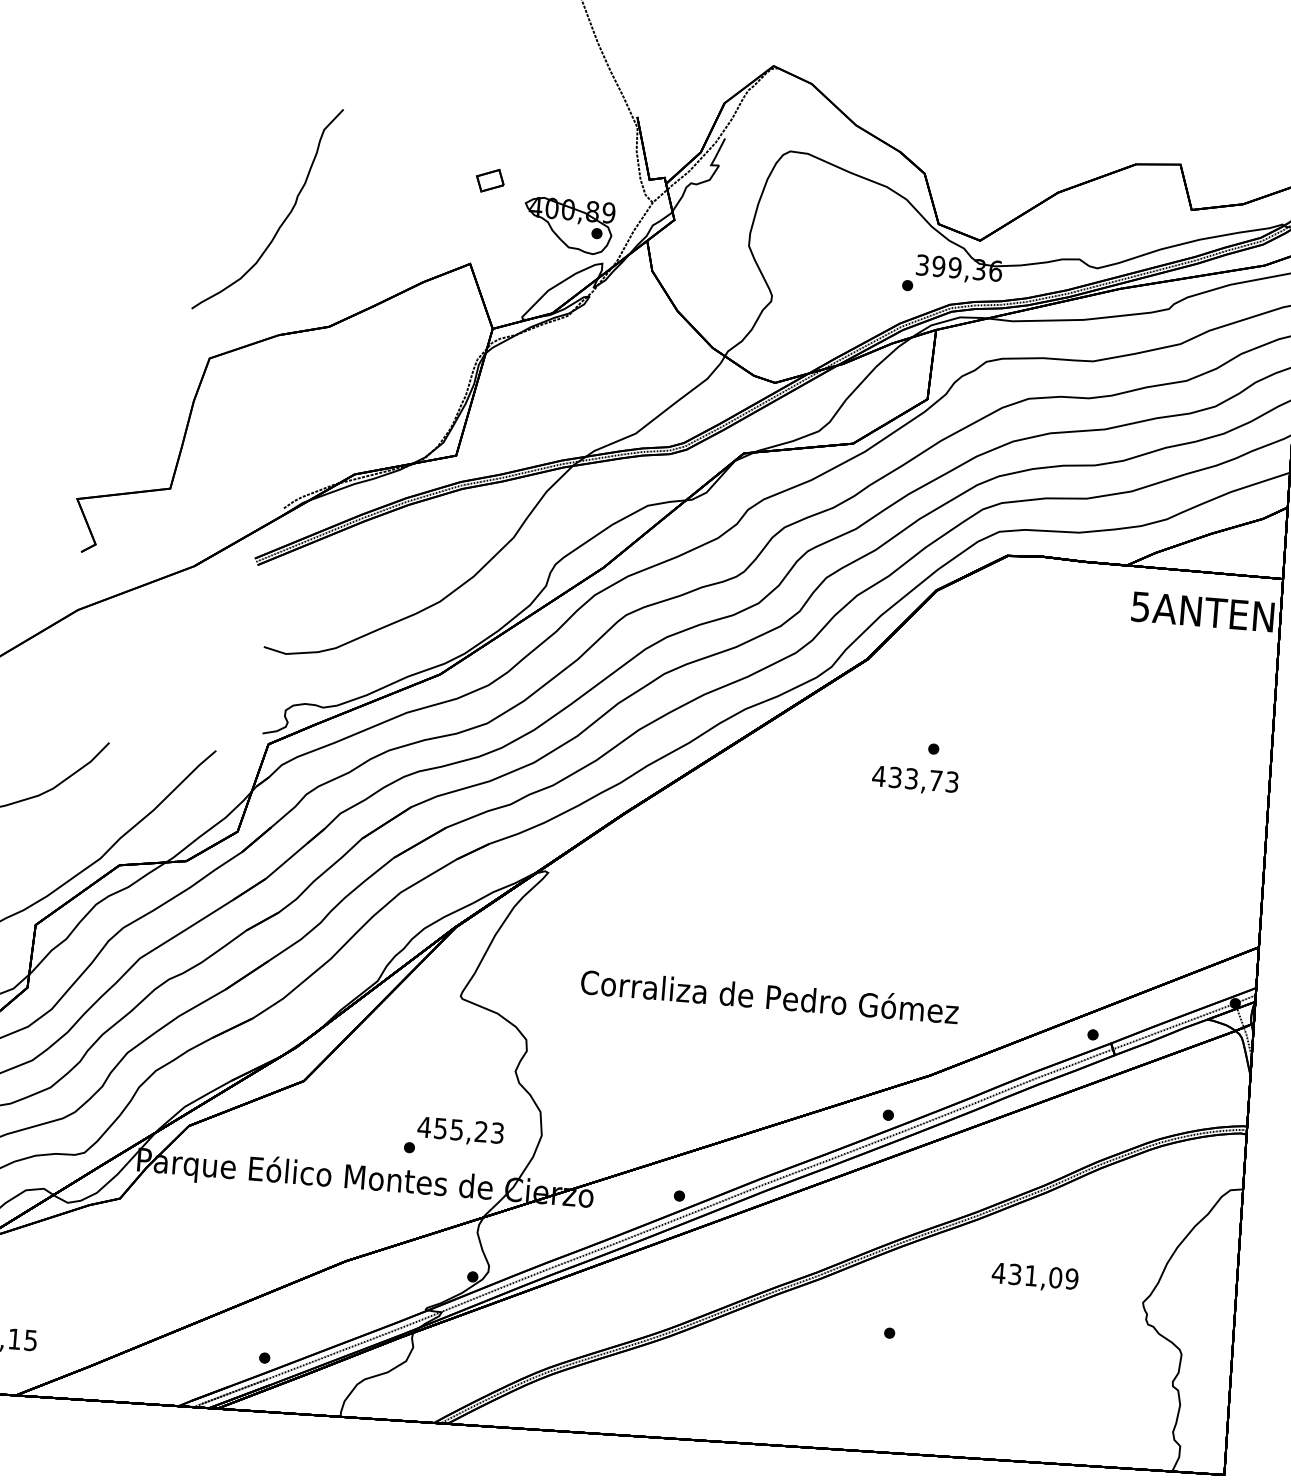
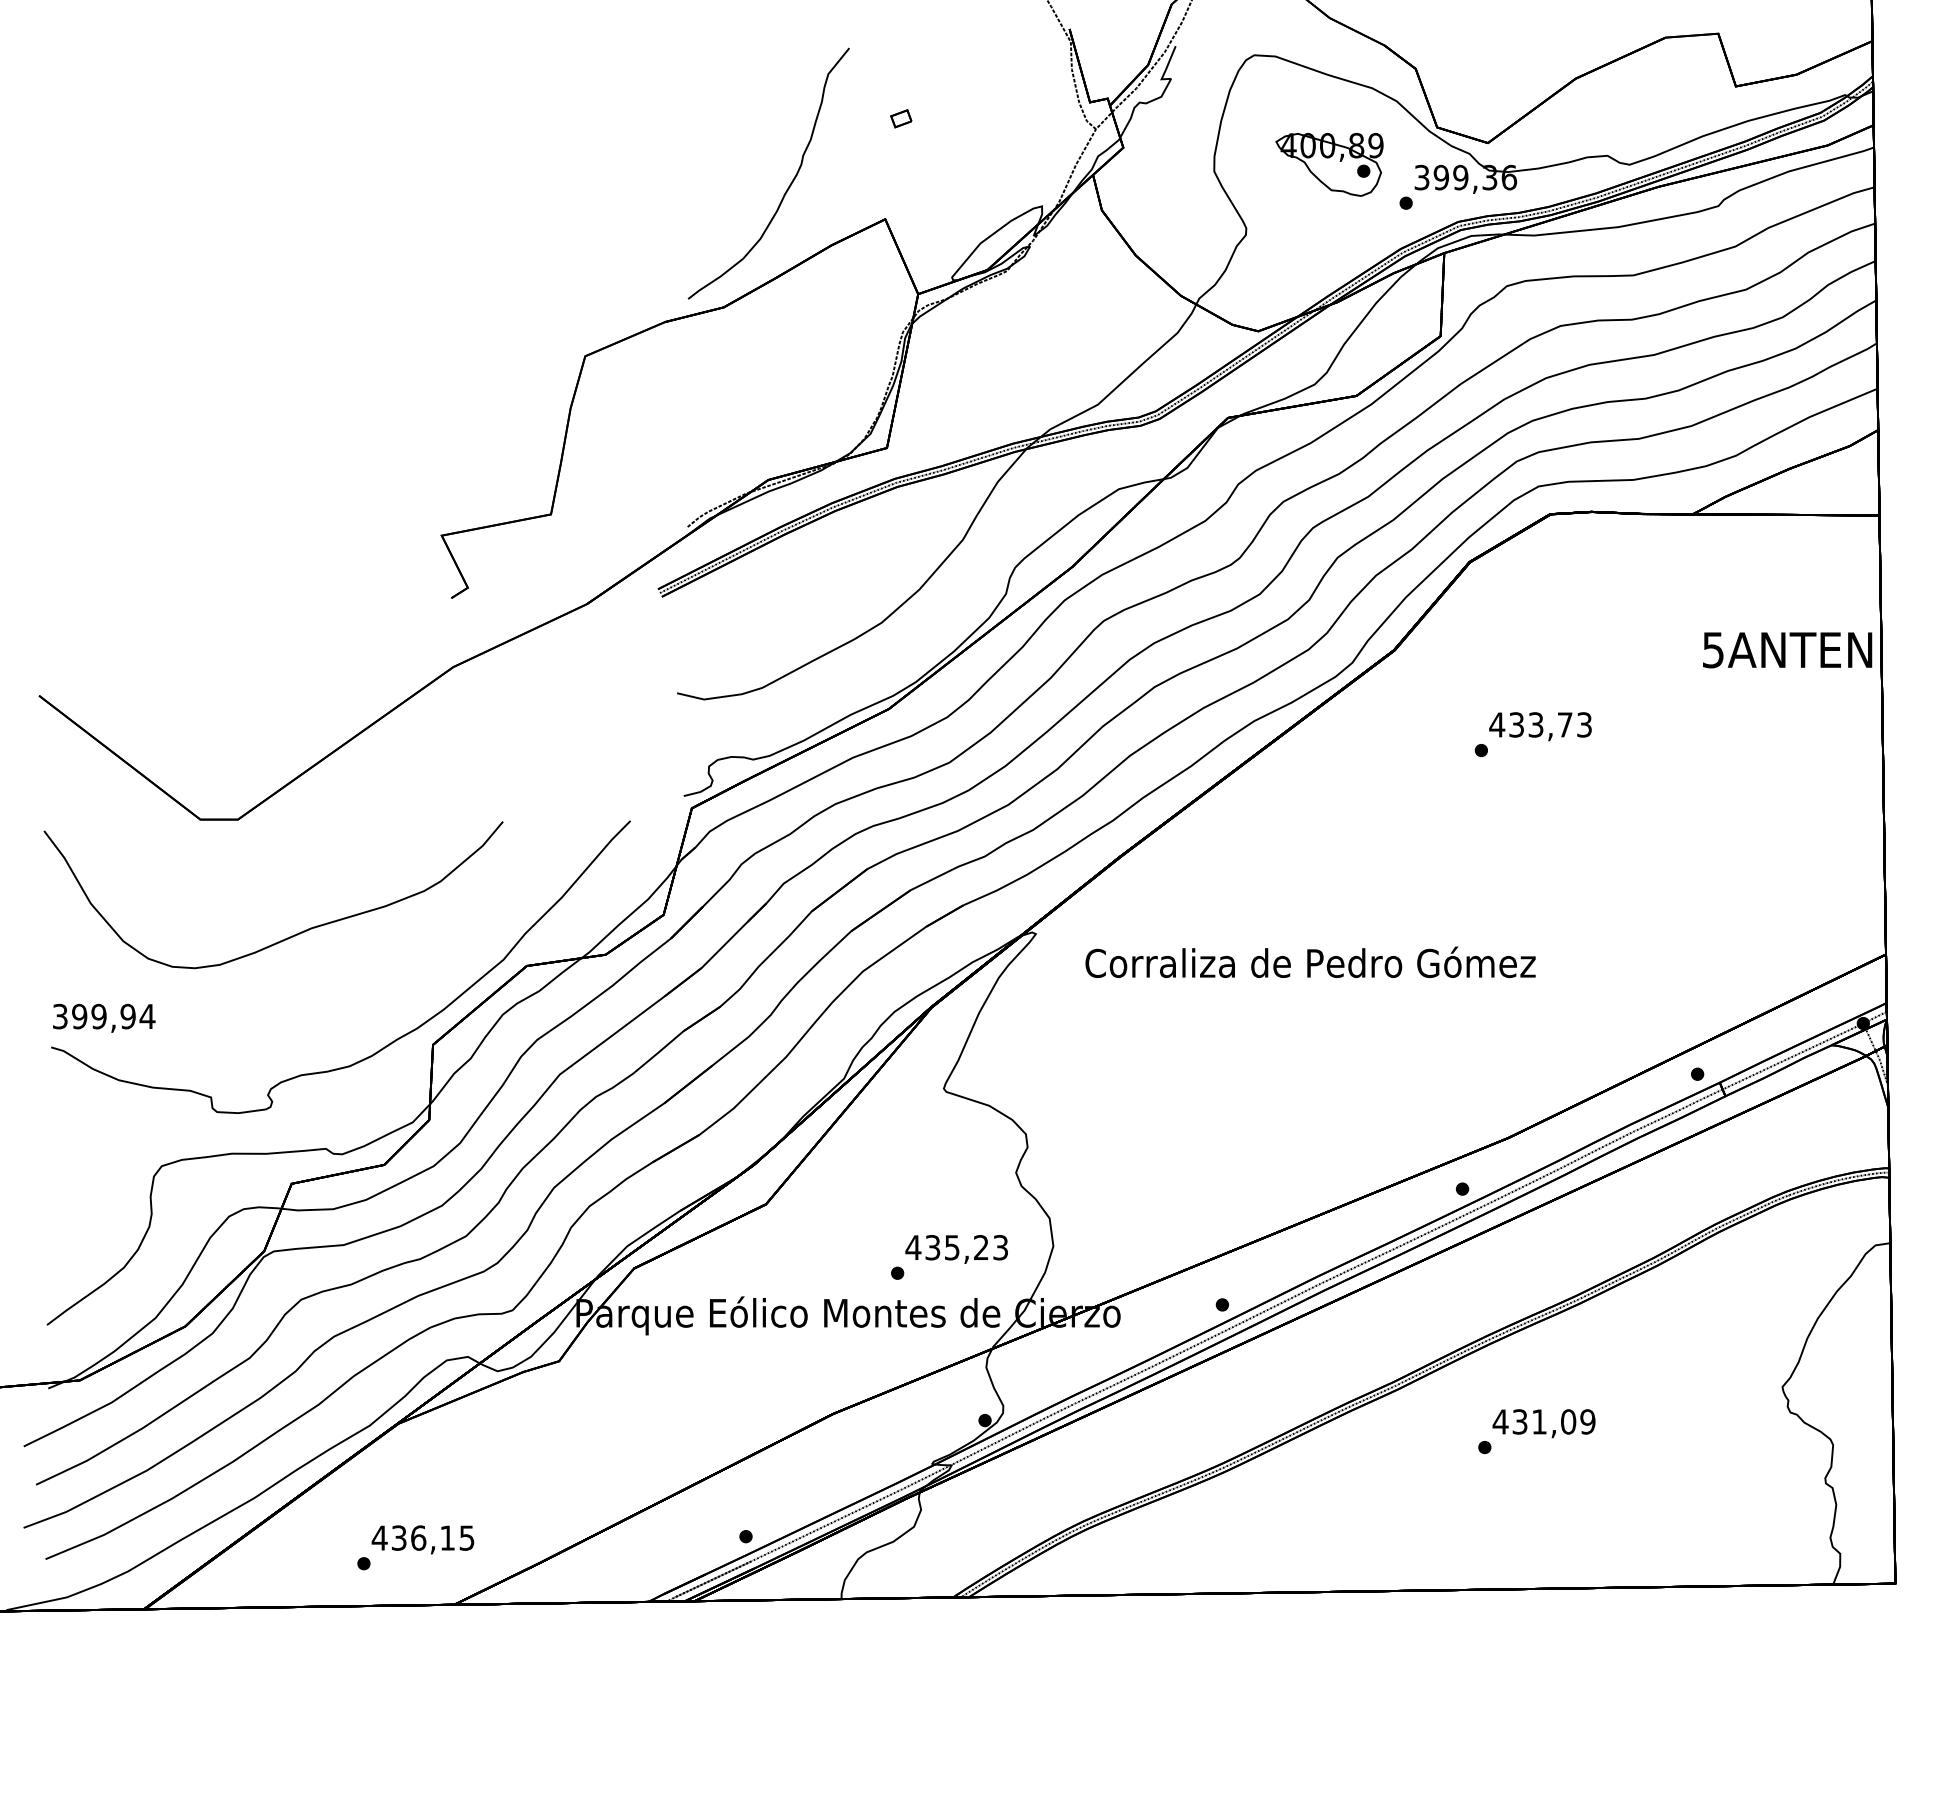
part: (490, 180) -> (901, 118), size x0.62
part: (284, 219) -> (789, 184), moved
part: (568, 225) -> (1329, 164), moved
text: (1202, 612) -> (1787, 650), moved
text: (915, 780) -> (1540, 726), moved
text: (769, 995) -> (1310, 961), moved
text: (441, 1128) -> (933, 1247), 455,23 -> 435,23
text: (1034, 1277) -> (1543, 1423), moved

